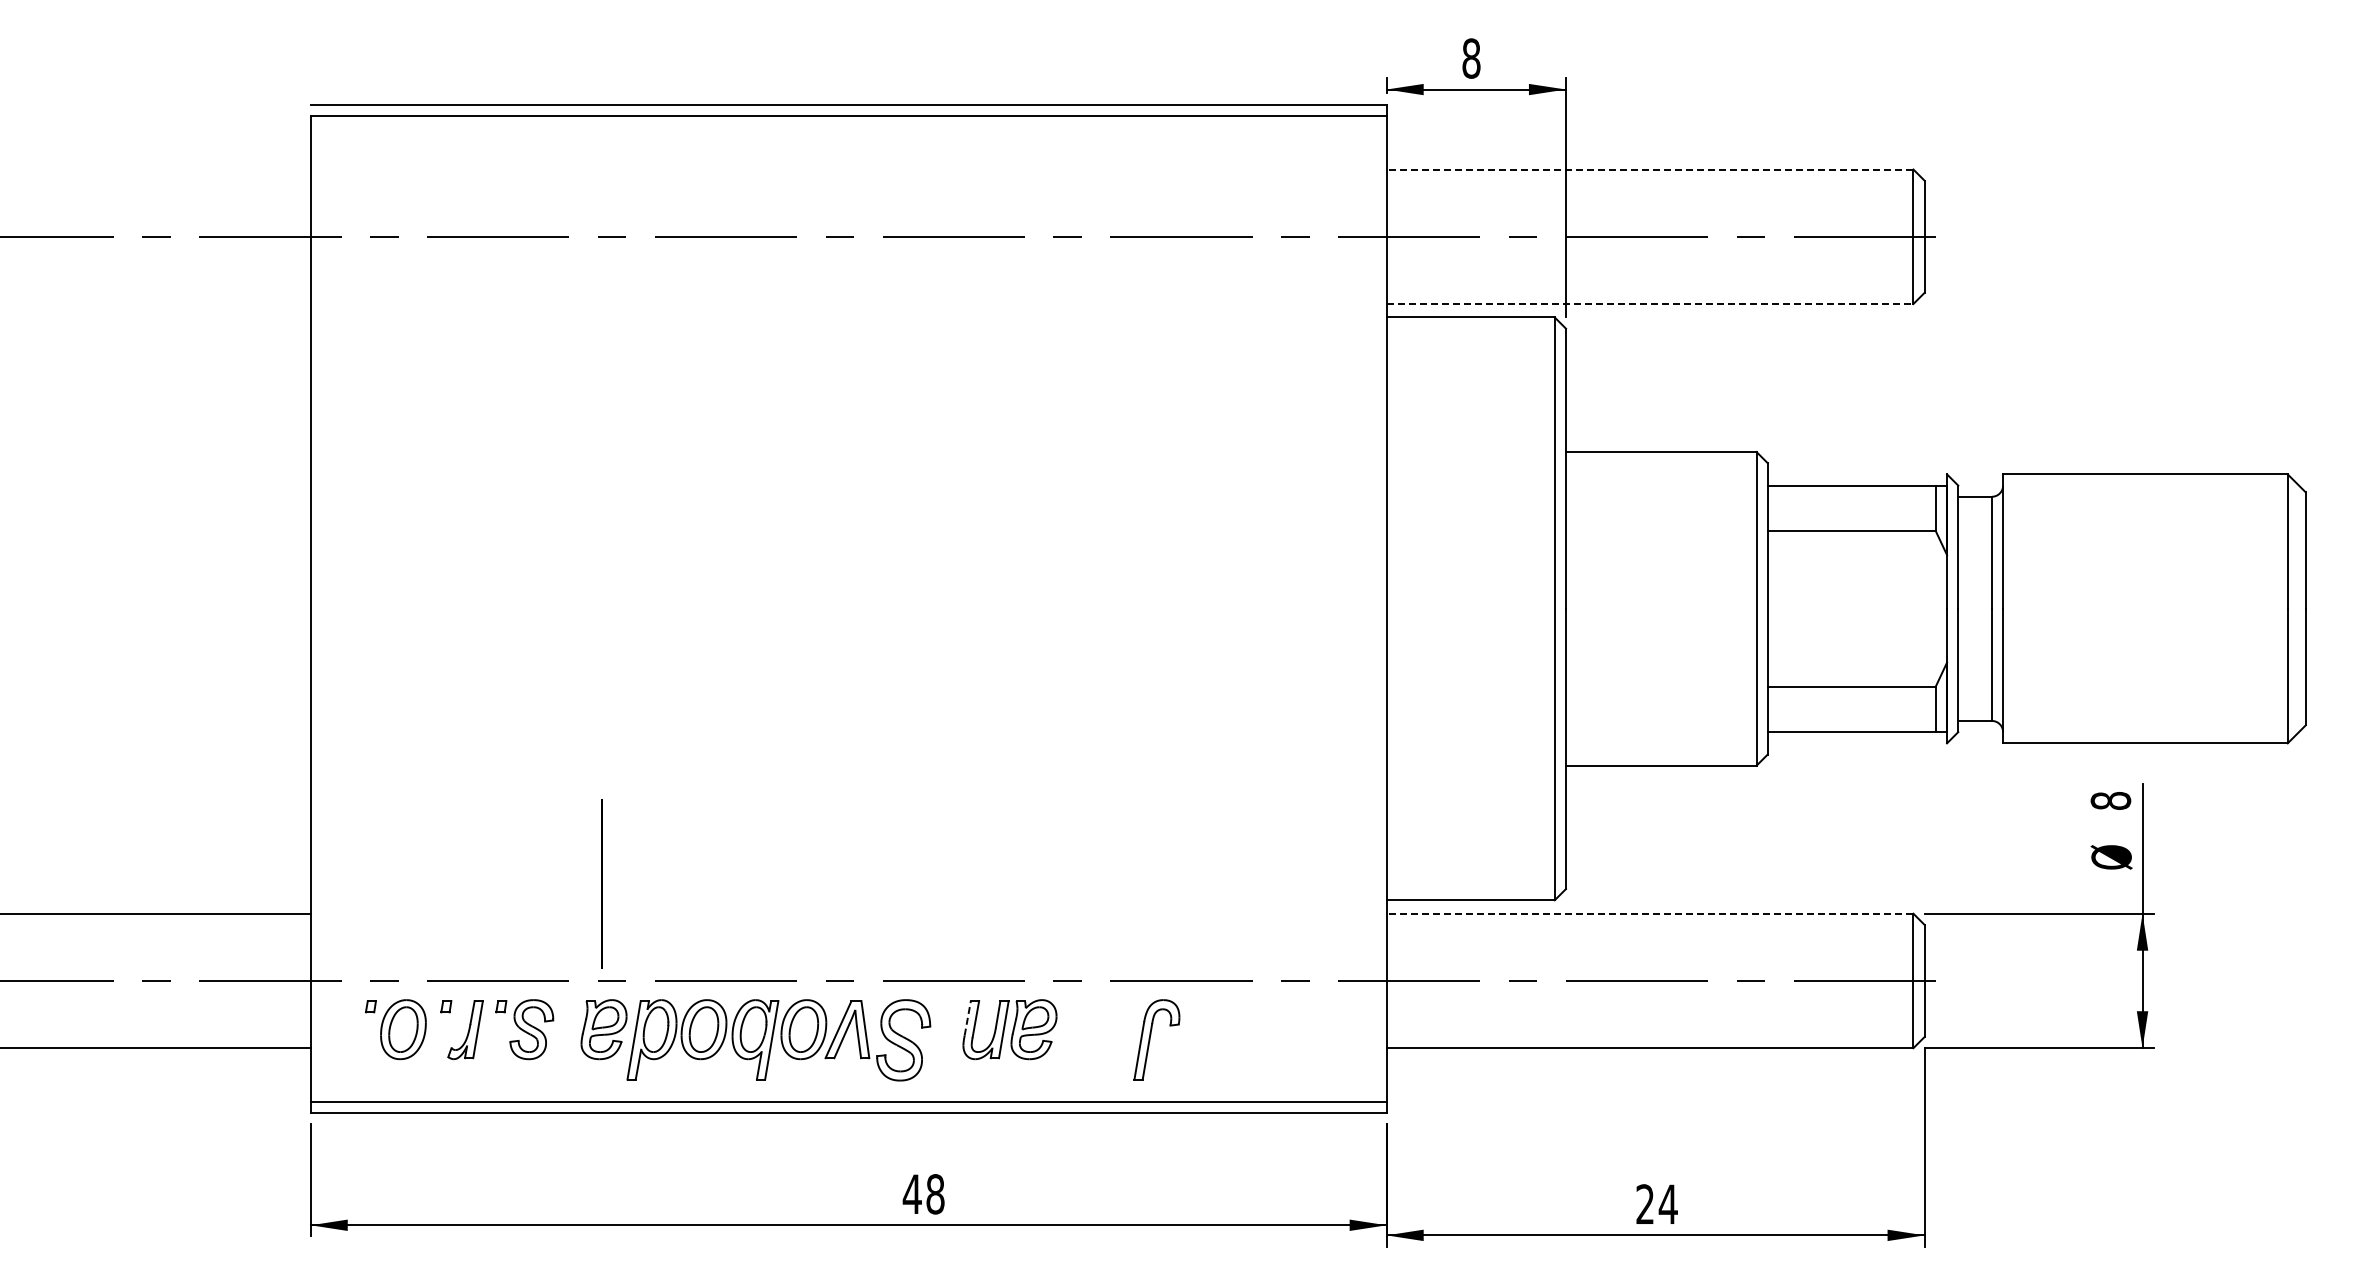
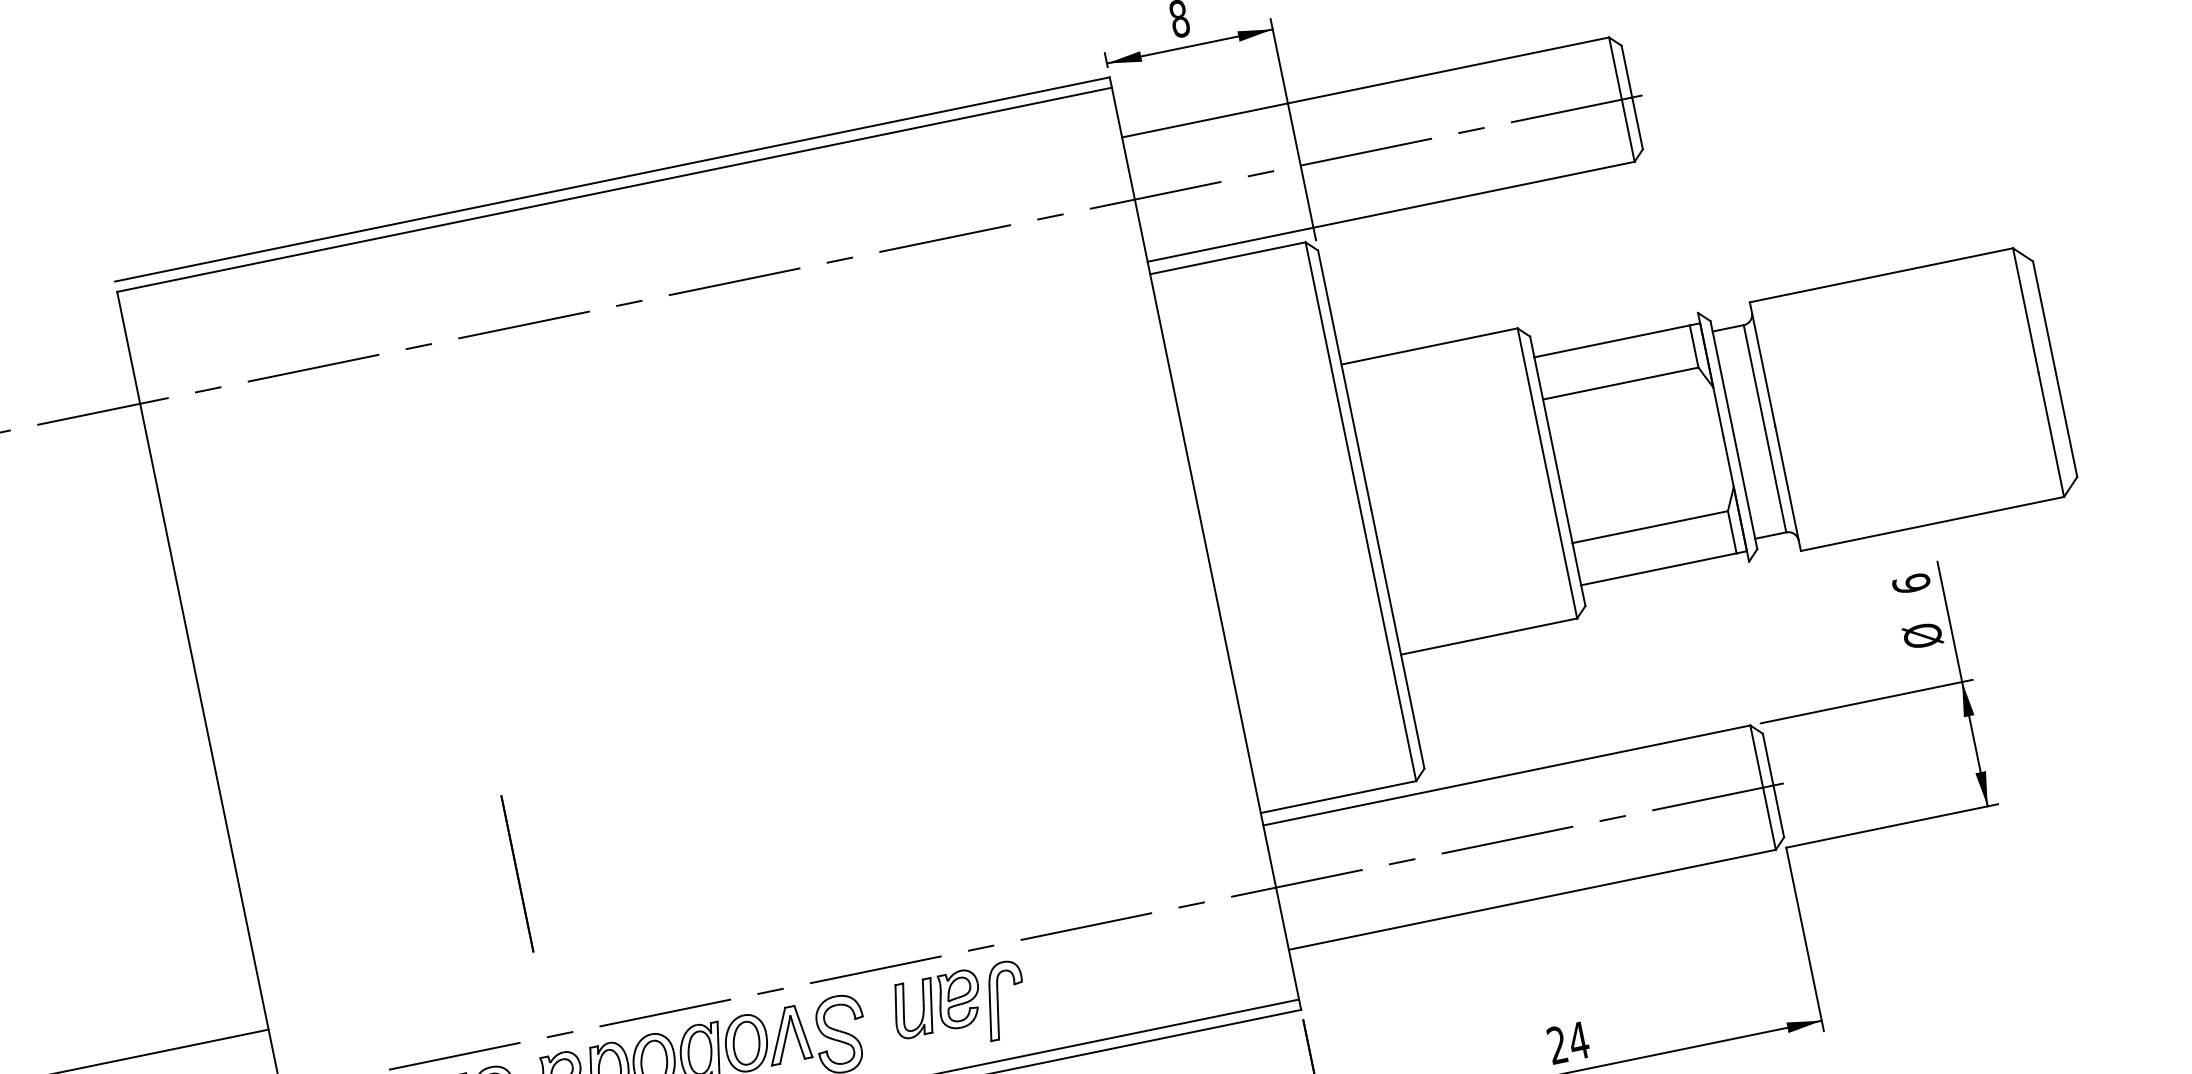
line: (1649, 169) -> (1365, 87), dashed -> solid
line: (1650, 304) -> (1391, 212), dashed -> solid
text: (2110, 800) -> (1911, 583), 8 -> 6
line: (601, 883) -> (516, 873), moved
line: (1649, 913) -> (1506, 775), dashed -> solid
line: (967, 1018) -> (895, 1001), dashed -> solid
part: (1156, 1039) -> (1004, 999), moved

